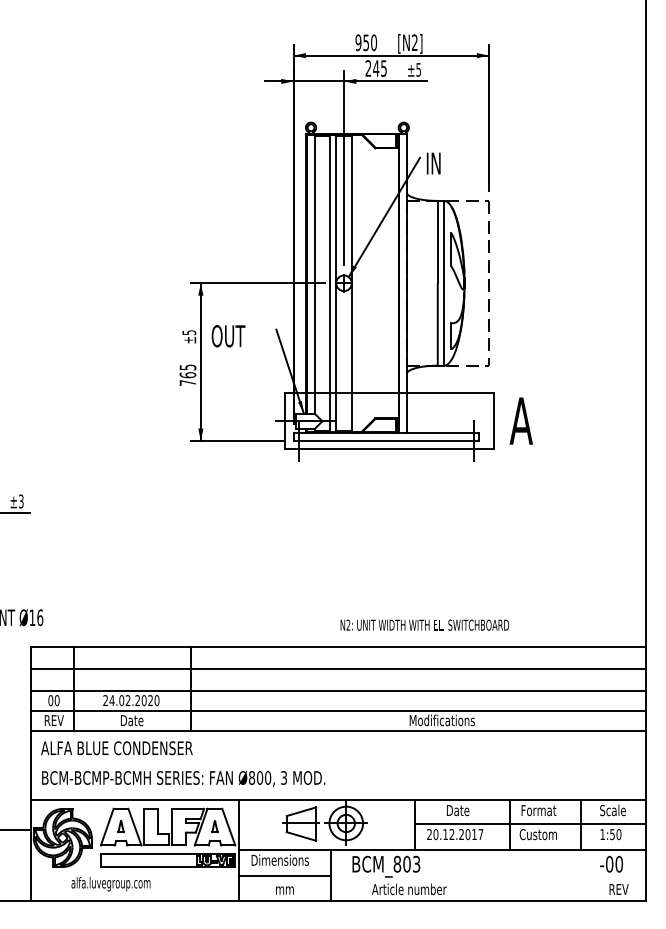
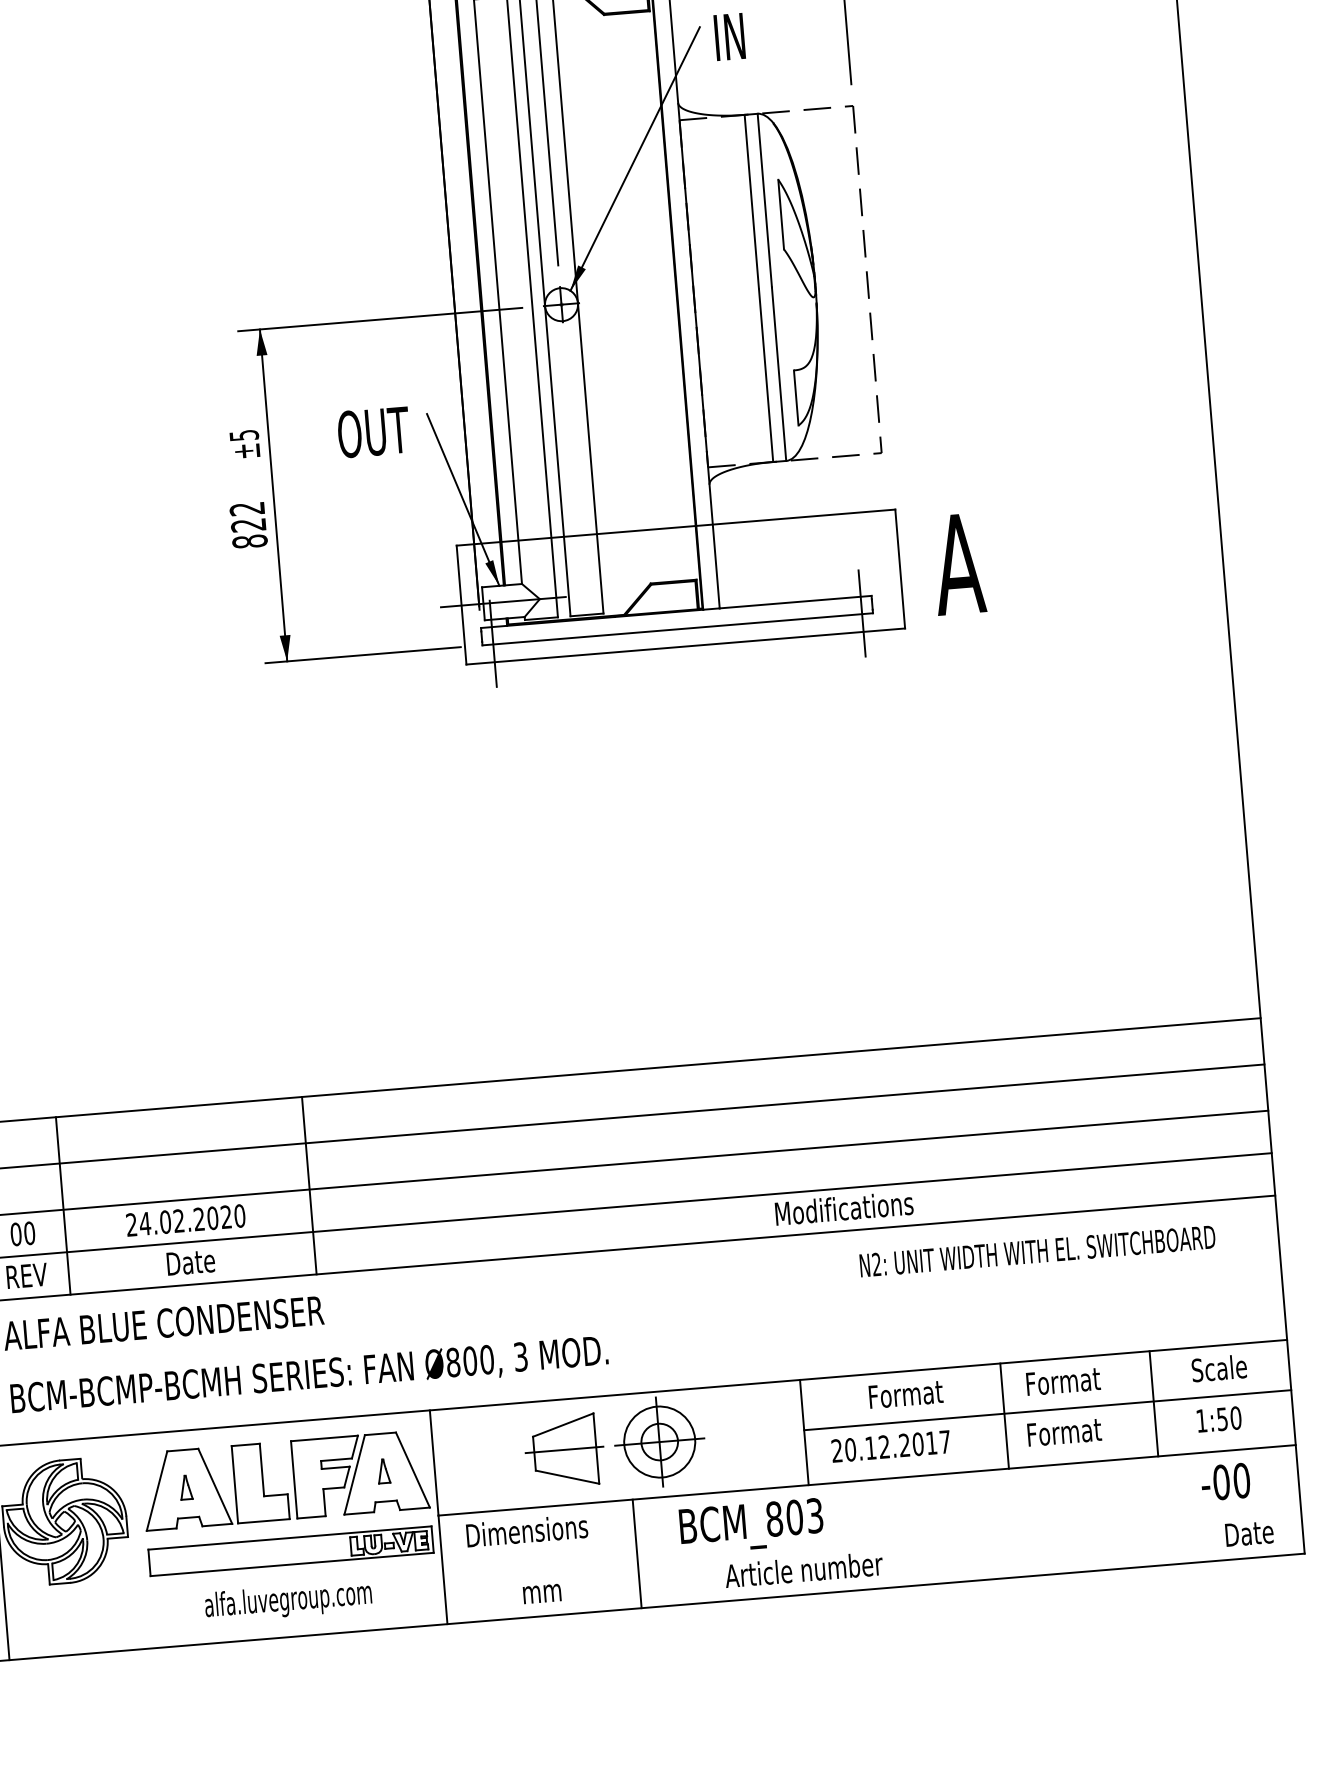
text: (228, 336) -> (373, 432), moved
text: (187, 374) -> (247, 523), 765 -> 822
text: (424, 624) -> (1036, 1249), moved
text: (464, 810) -> (906, 1394), Date -> Format
text: (537, 834) -> (1064, 1432), Custom -> Format
line: (285, 875) -> (540, 1562), removed
text: (110, 884) -> (287, 1602), moved
text: (621, 889) -> (1250, 1533), REV -> Date

